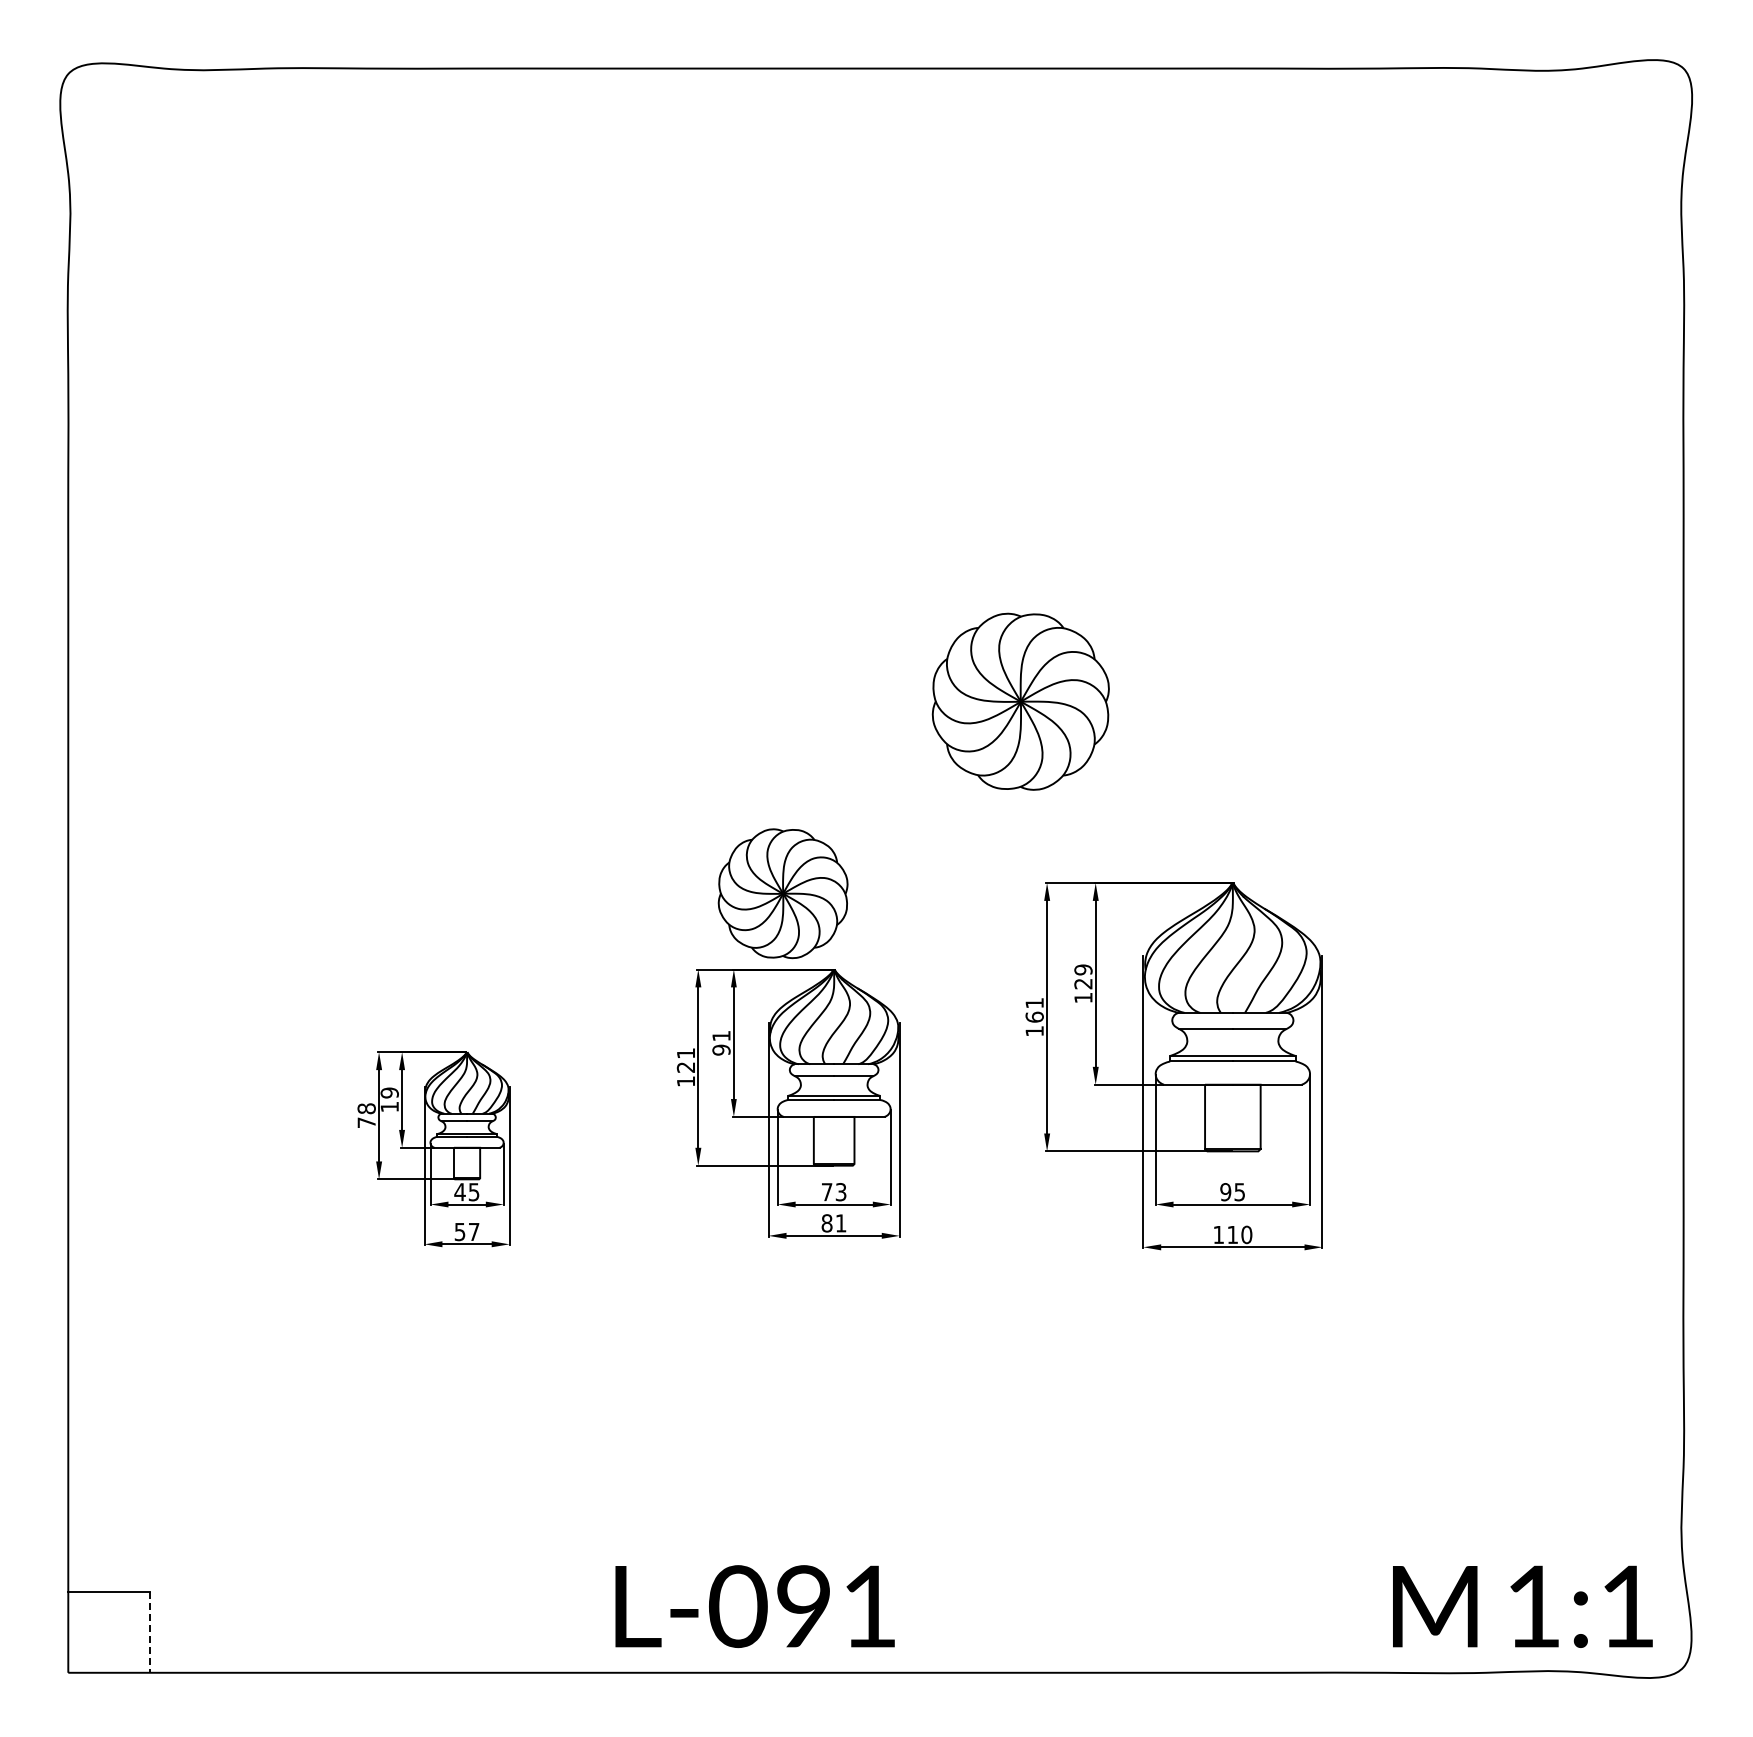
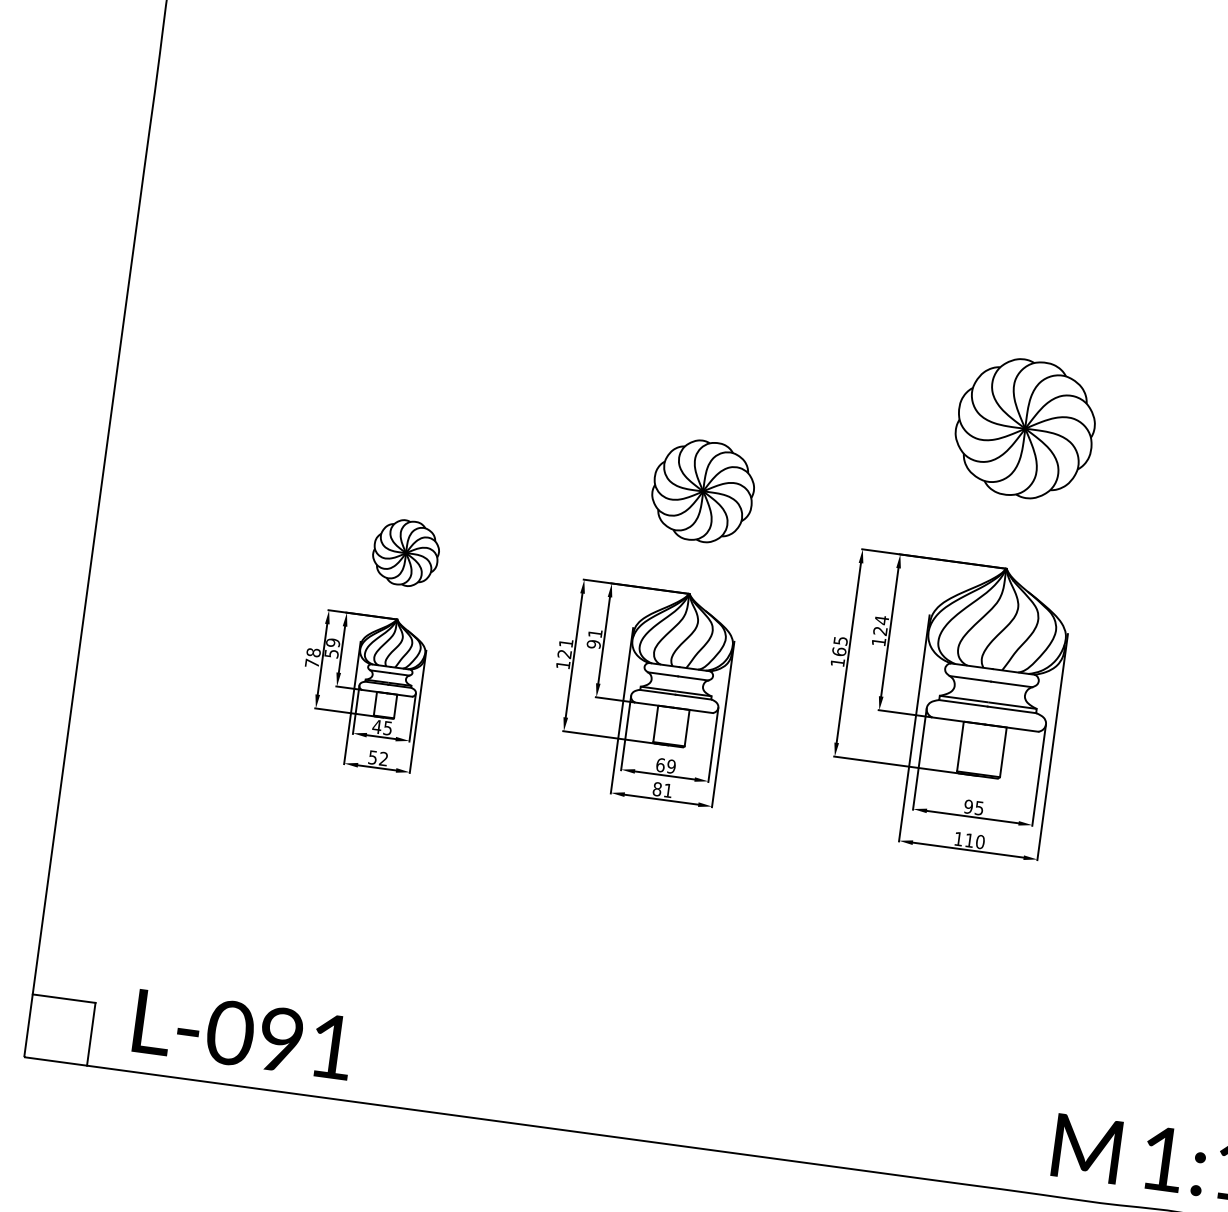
part: (1020, 701) -> (1025, 428), moved
part: (782, 893) -> (702, 491), moved
part: (466, 965) -> (405, 552), added
text: (1083, 969) -> (881, 619), 129 -> 124
text: (1034, 1003) -> (840, 641), 161 -> 165
text: (389, 1107) -> (331, 654), 19 -> 59
text: (833, 1192) -> (665, 766), 73 -> 69
text: (473, 1231) -> (383, 758), 57 -> 52
text: (754, 1606) -> (242, 1034), moved
line: (149, 1632) -> (91, 1034), dashed -> solid

